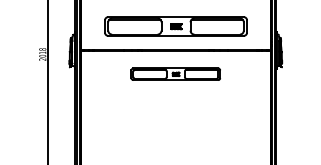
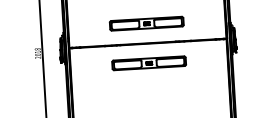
part: (175, 26) -> (146, 23), size x0.62

